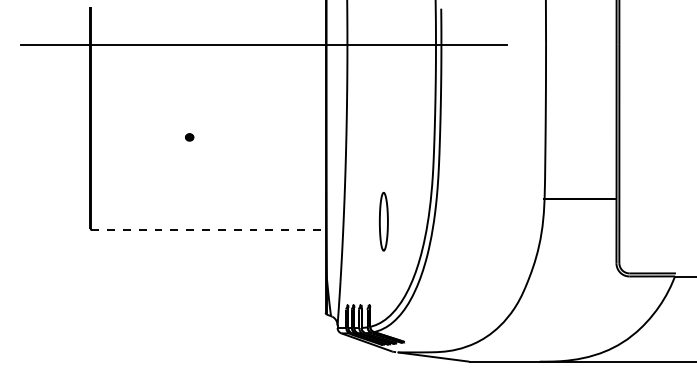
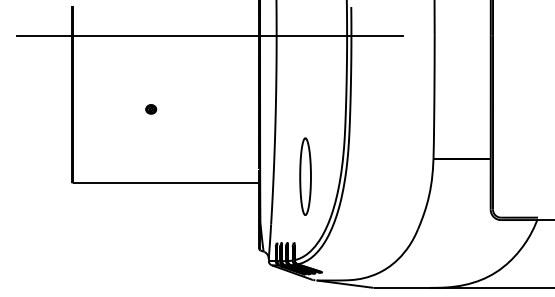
part: (189, 137) -> (150, 109), size x1.67
part: (383, 221) -> (305, 176), size x1.67
line: (208, 230) -> (166, 183), dashed -> solid

